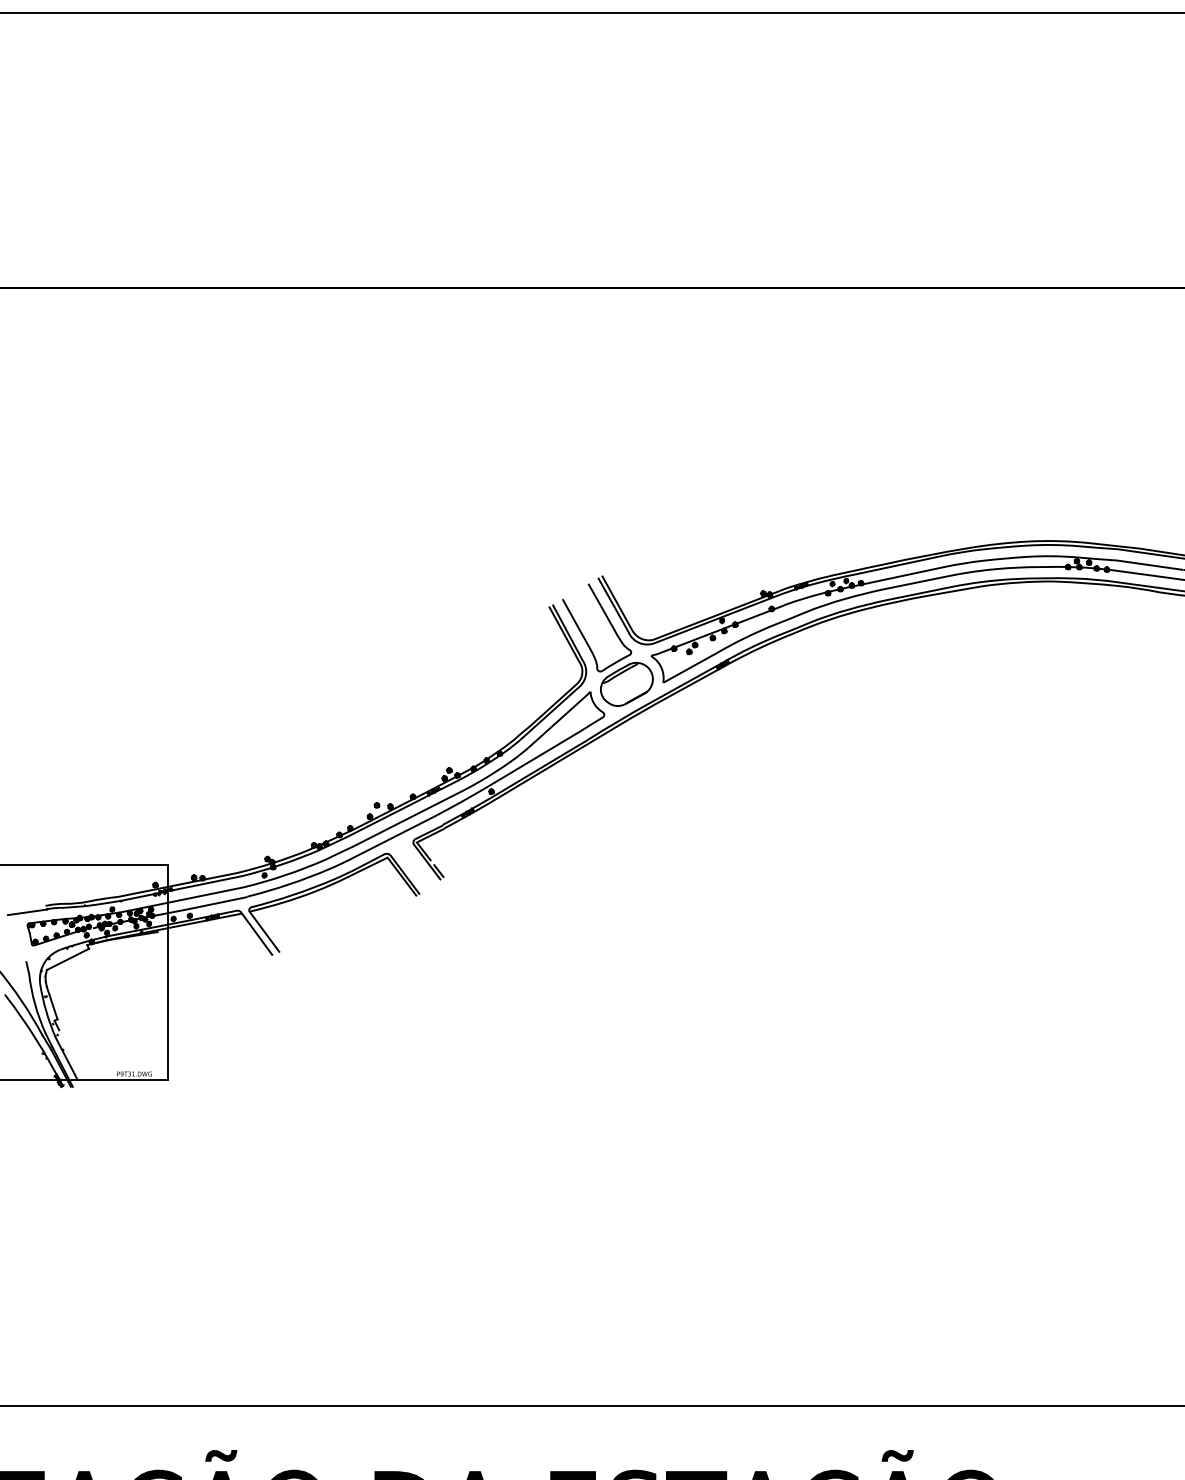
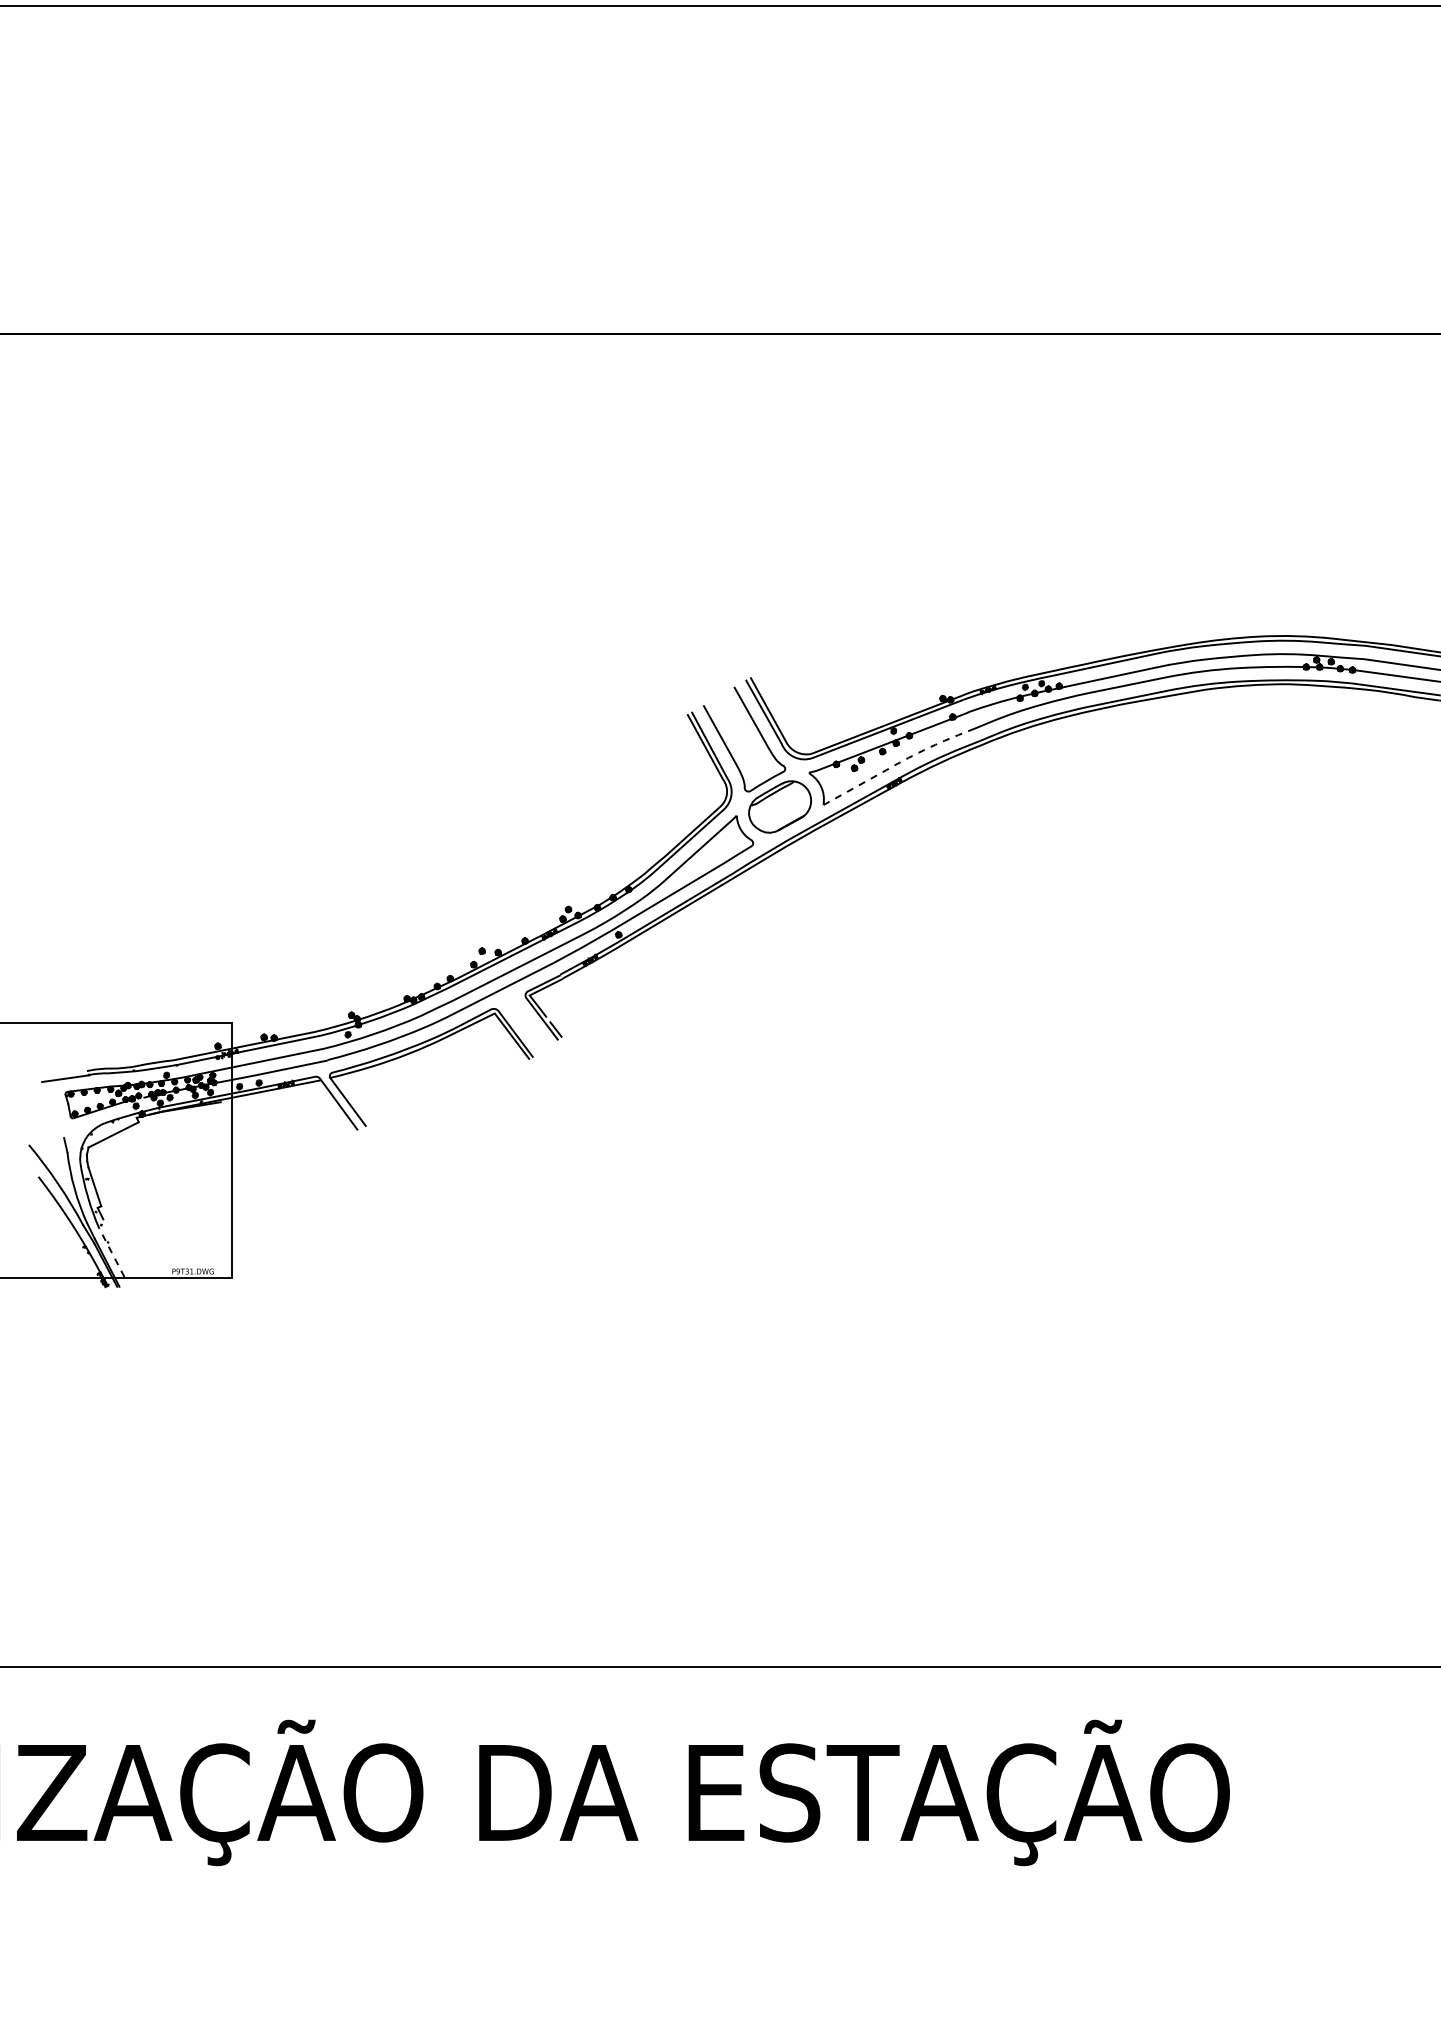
line: (727, 647) -> (899, 762), solid -> dashed
line: (66, 1058) -> (111, 1252), solid -> dashed

